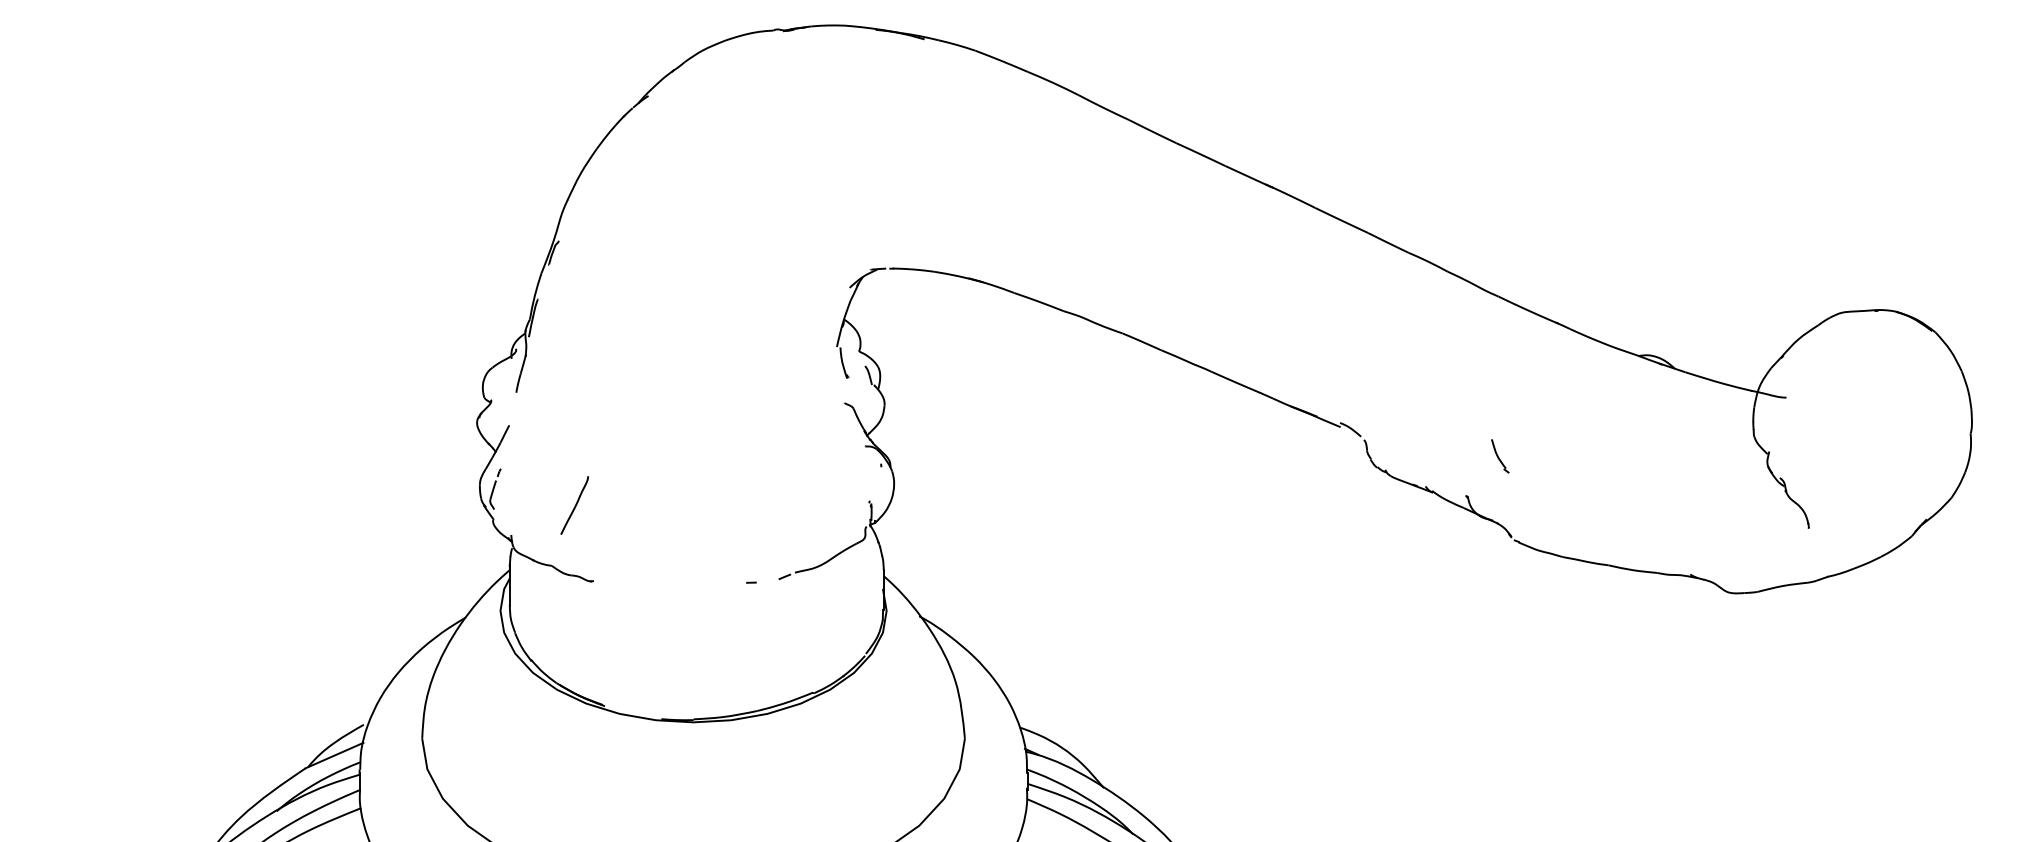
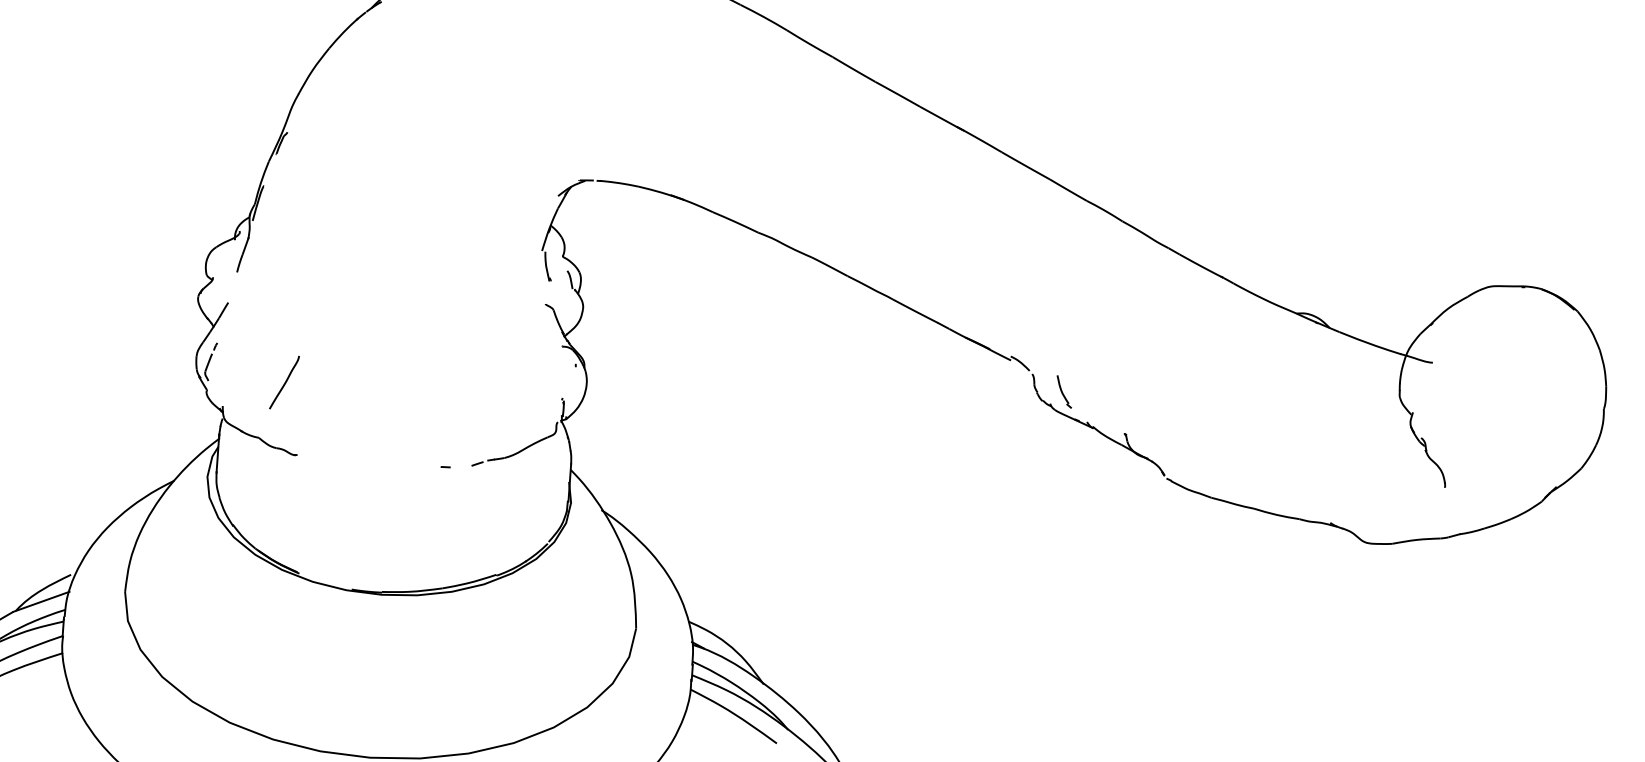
part: (1500, 456) -> (1064, 392), moved

